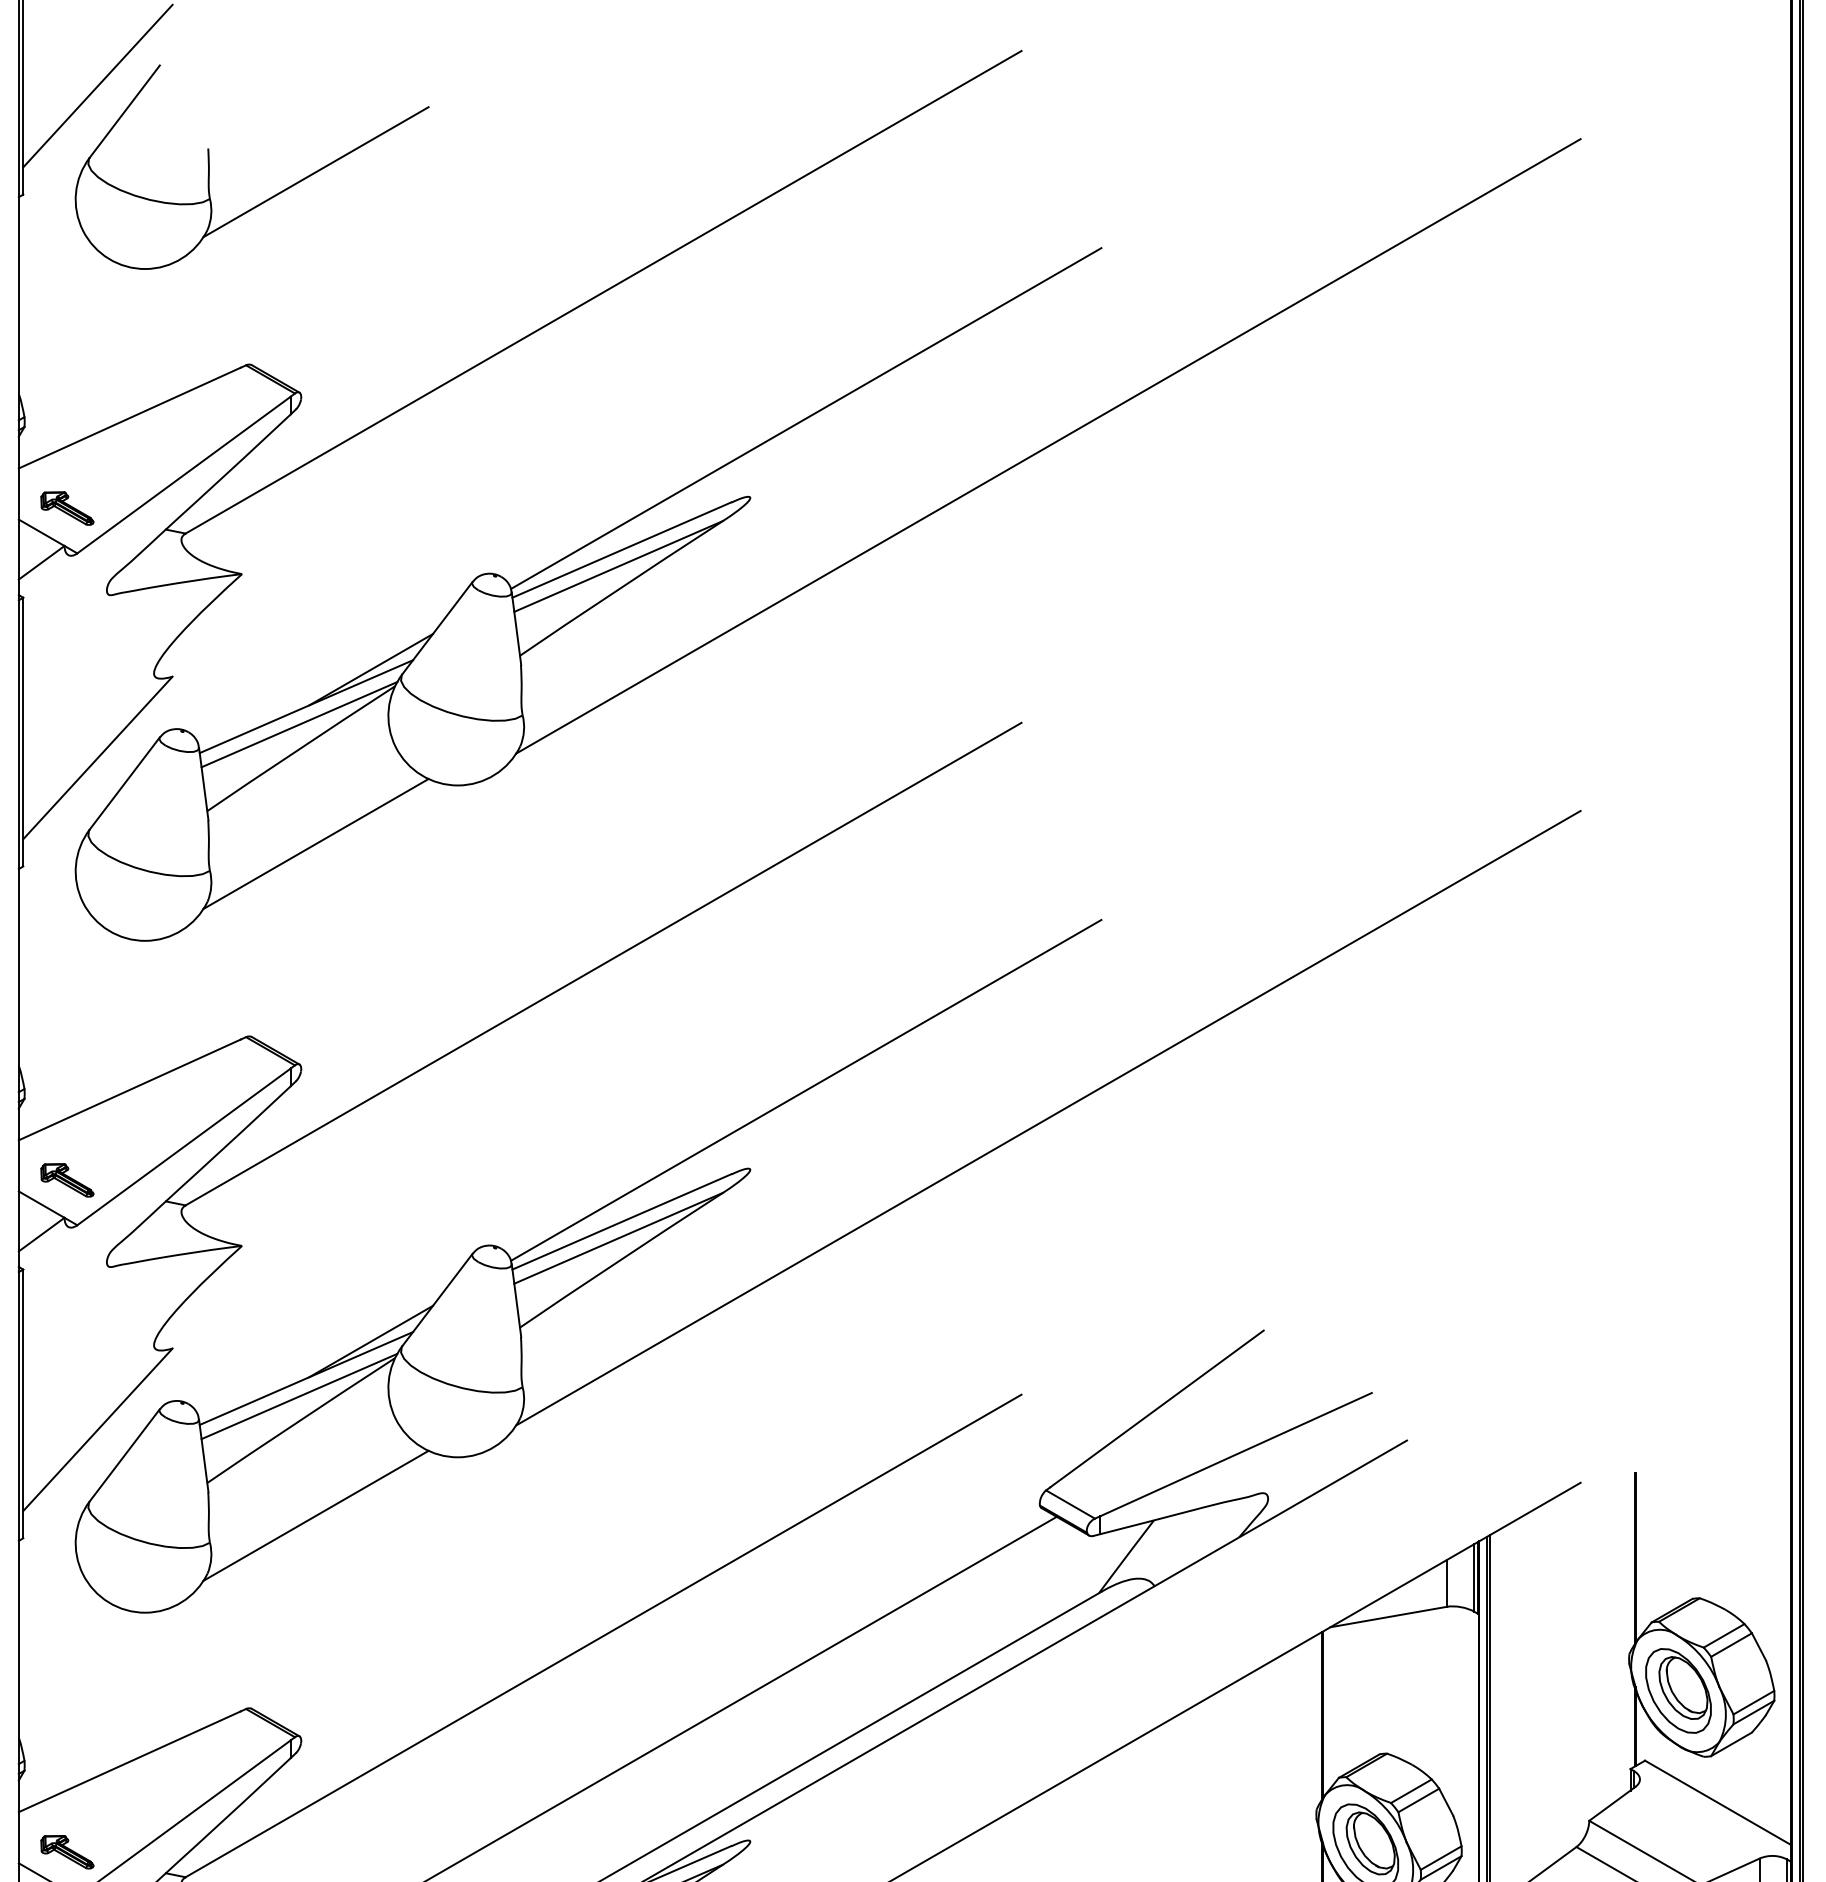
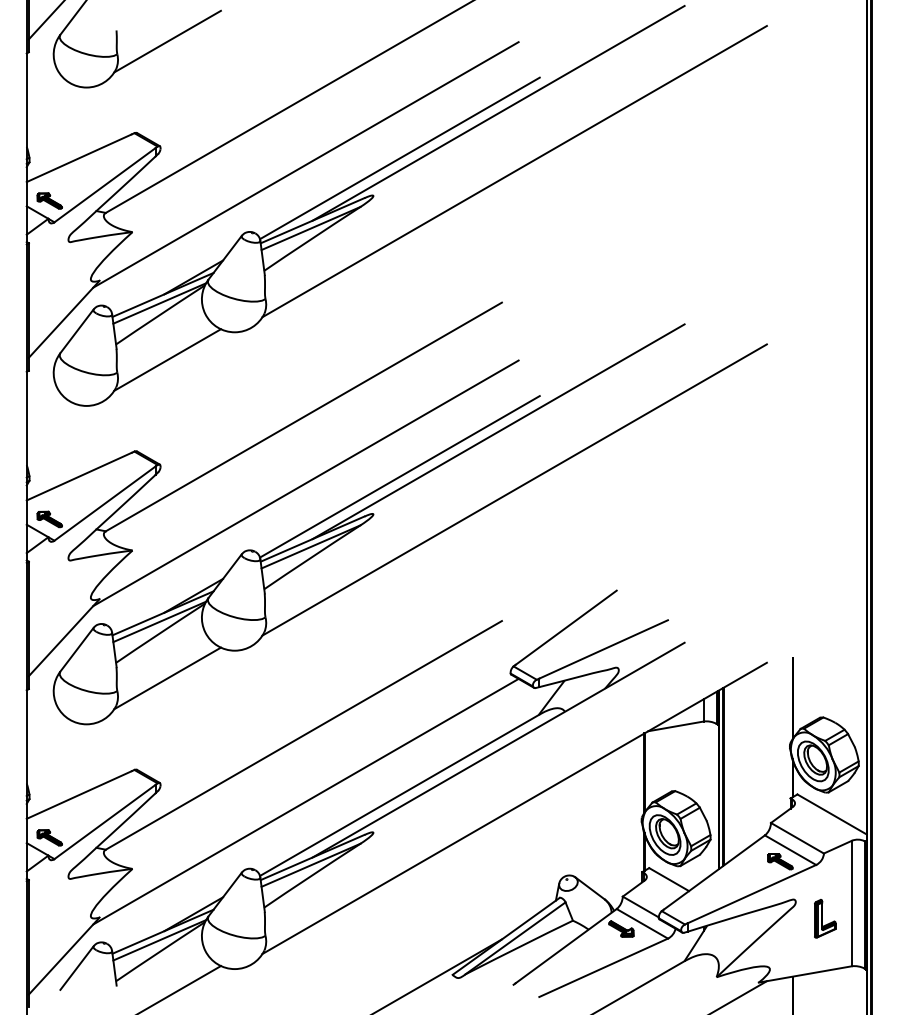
line: (1014, 321) -> (498, 112), added
line: (606, 431) -> (305, 164), added
line: (1014, 994) -> (498, 431), added
line: (606, 1104) -> (305, 483), added

